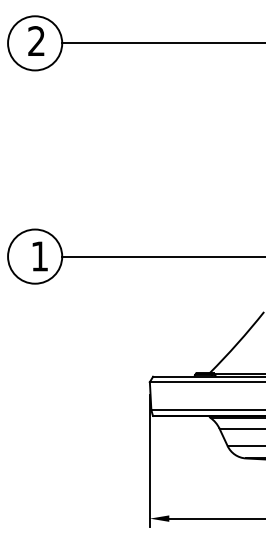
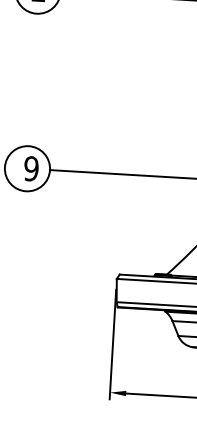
text: (39, 256) -> (31, 168), 1 -> 9

